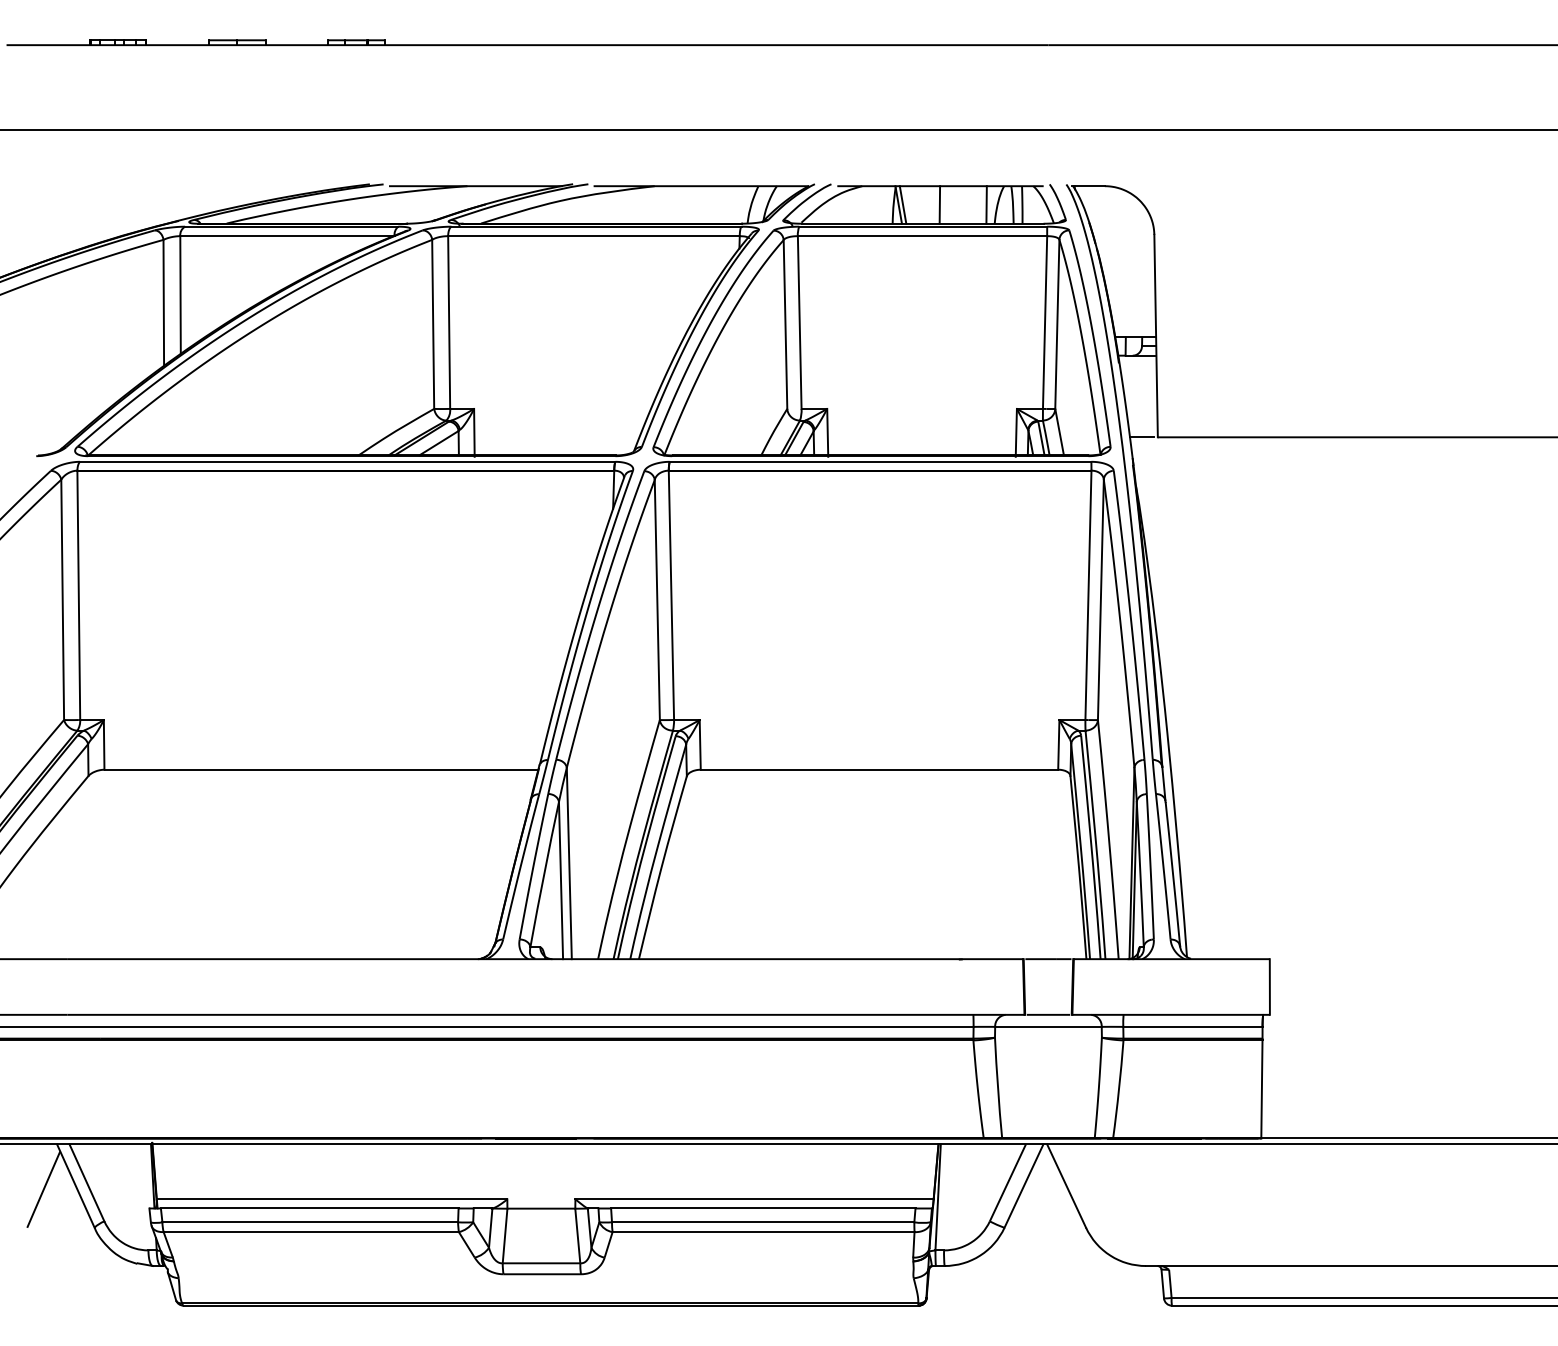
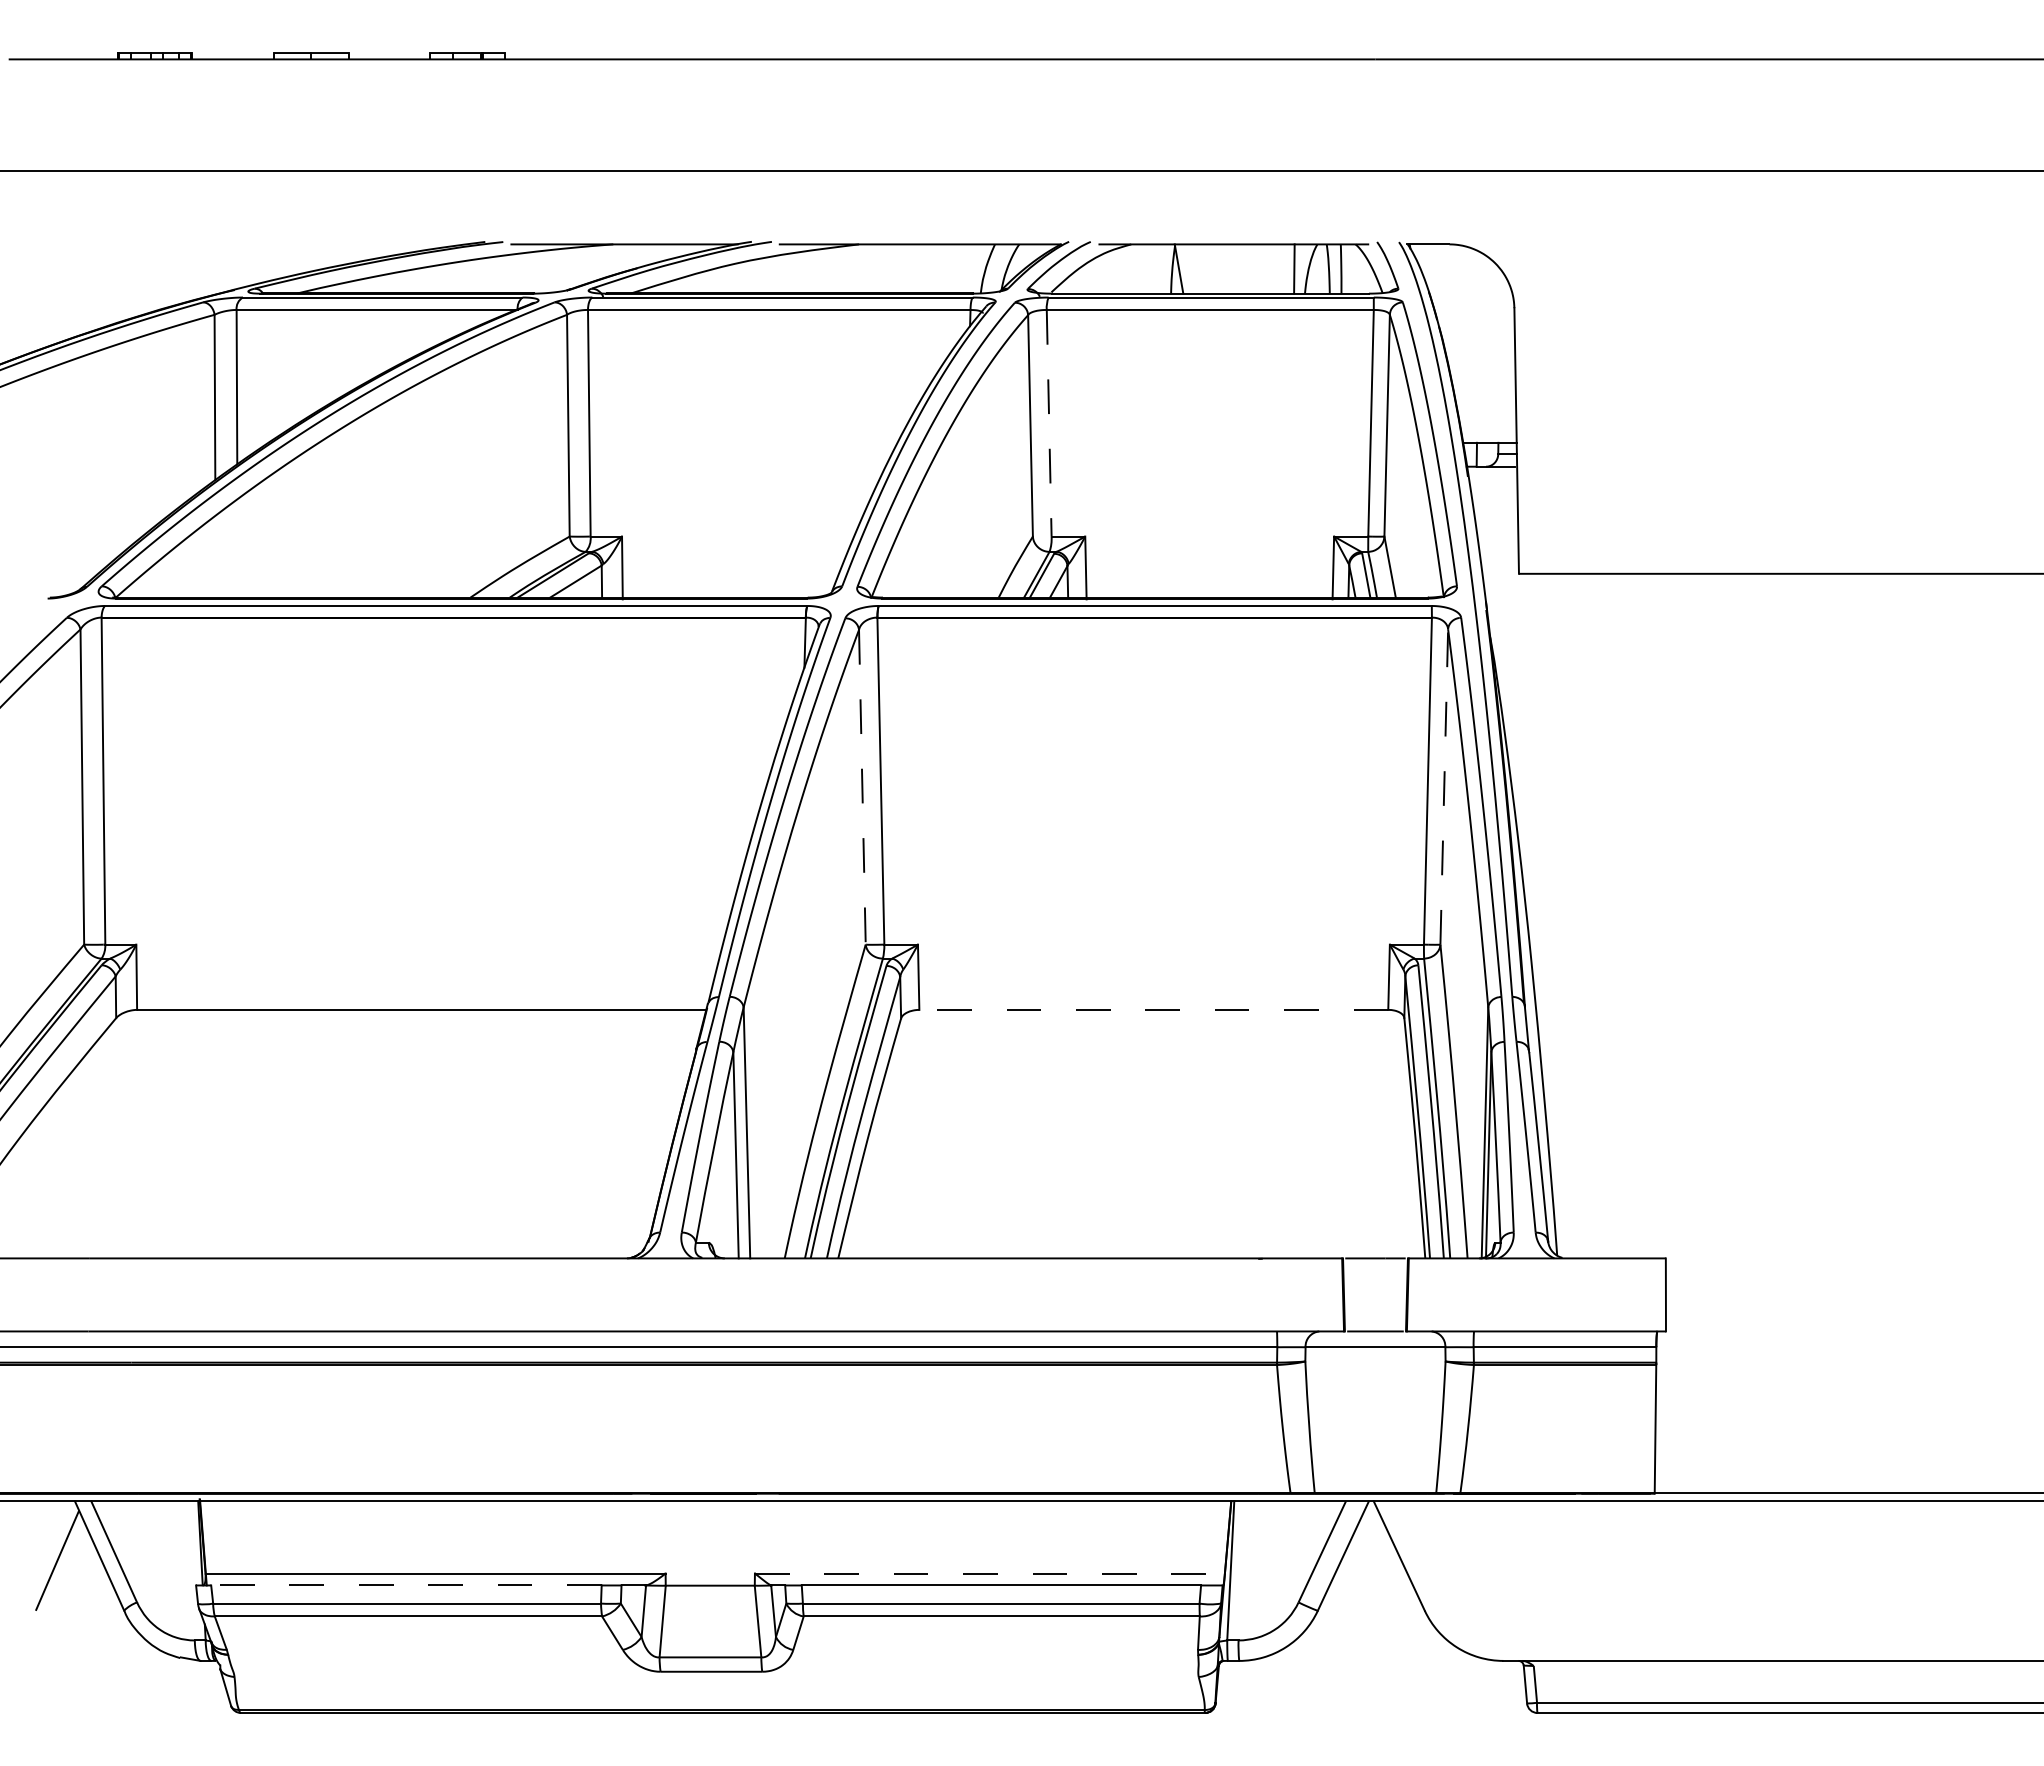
line: (902, 204) -> (1184, 268), removed
line: (939, 204) -> (1232, 268), removed
line: (799, 322) -> (1049, 423), solid -> dashed
line: (1142, 437) -> (1498, 573), removed
line: (657, 600) -> (862, 787), solid -> dashed
line: (1101, 600) -> (1444, 787), solid -> dashed
line: (879, 769) -> (1153, 1009), solid -> dashed
line: (754, 1199) -> (989, 1573), solid -> dashed
line: (309, 1208) -> (405, 1585), solid -> dashed

